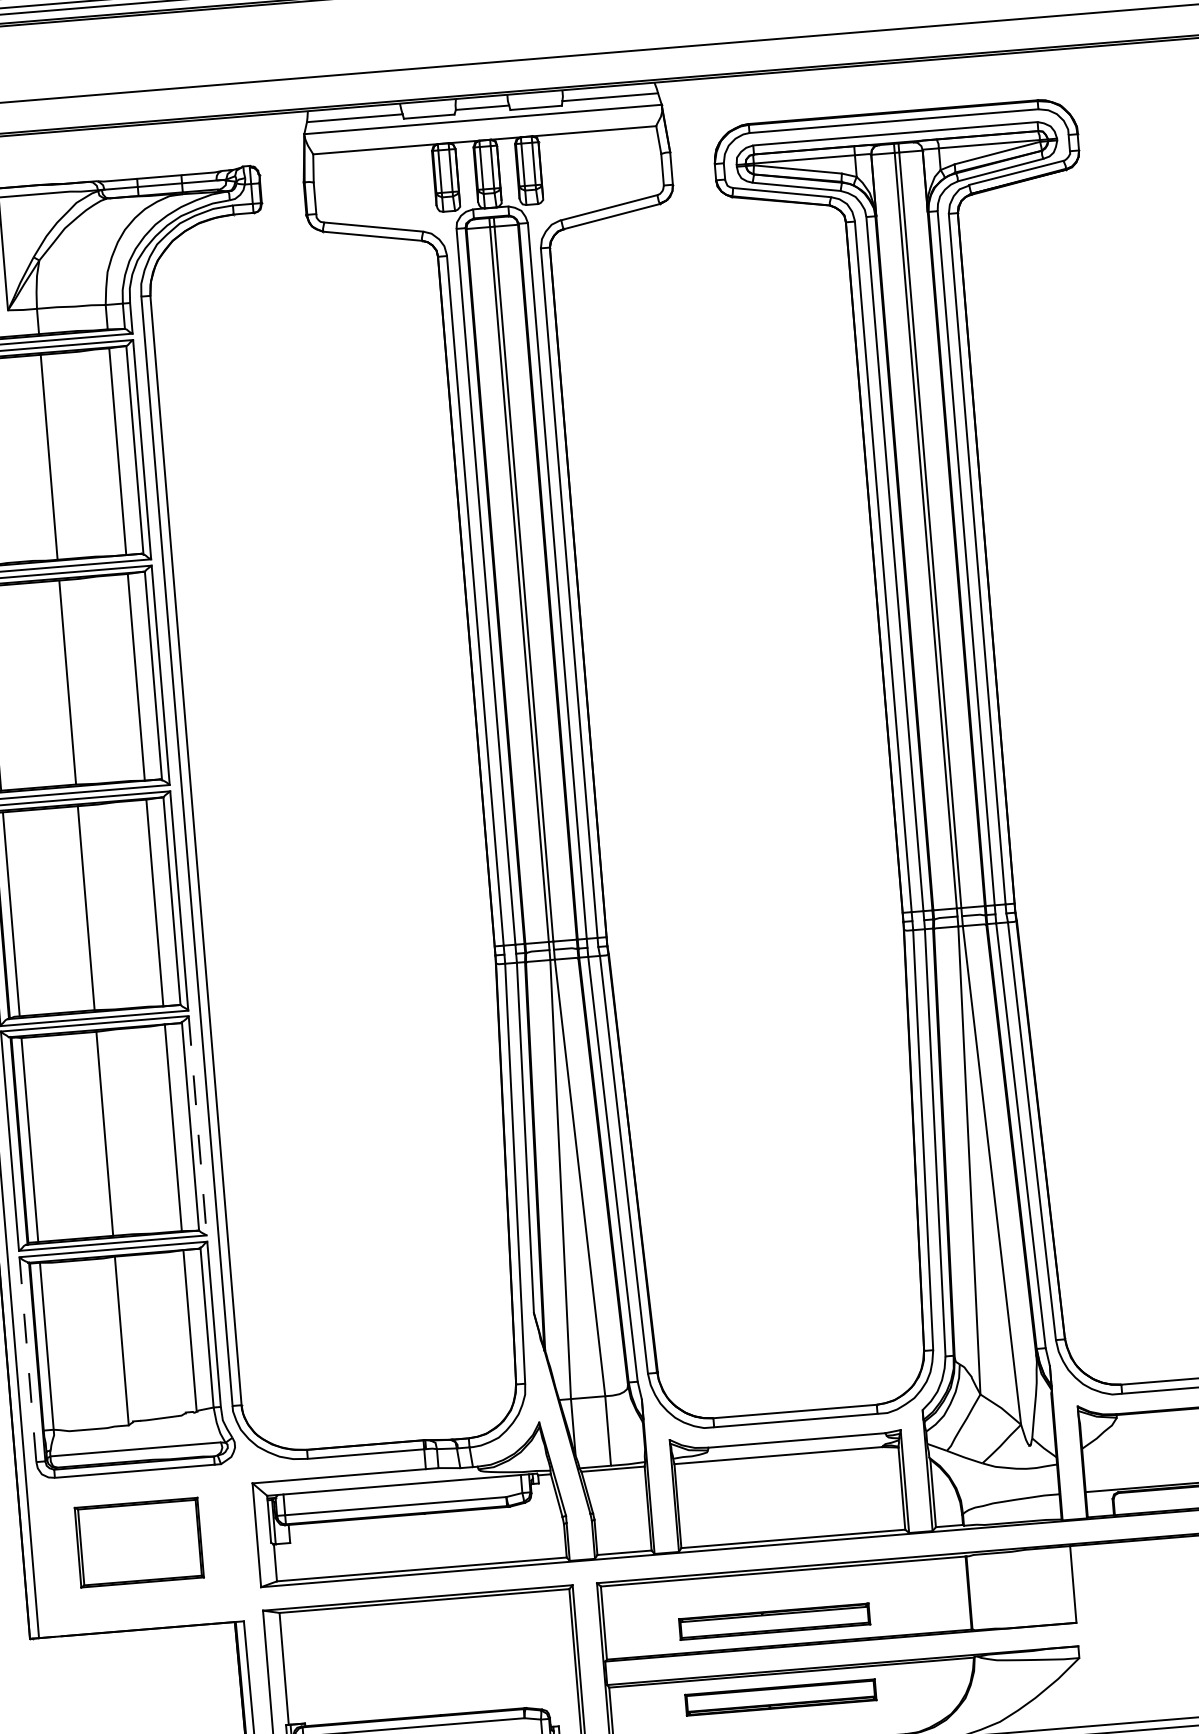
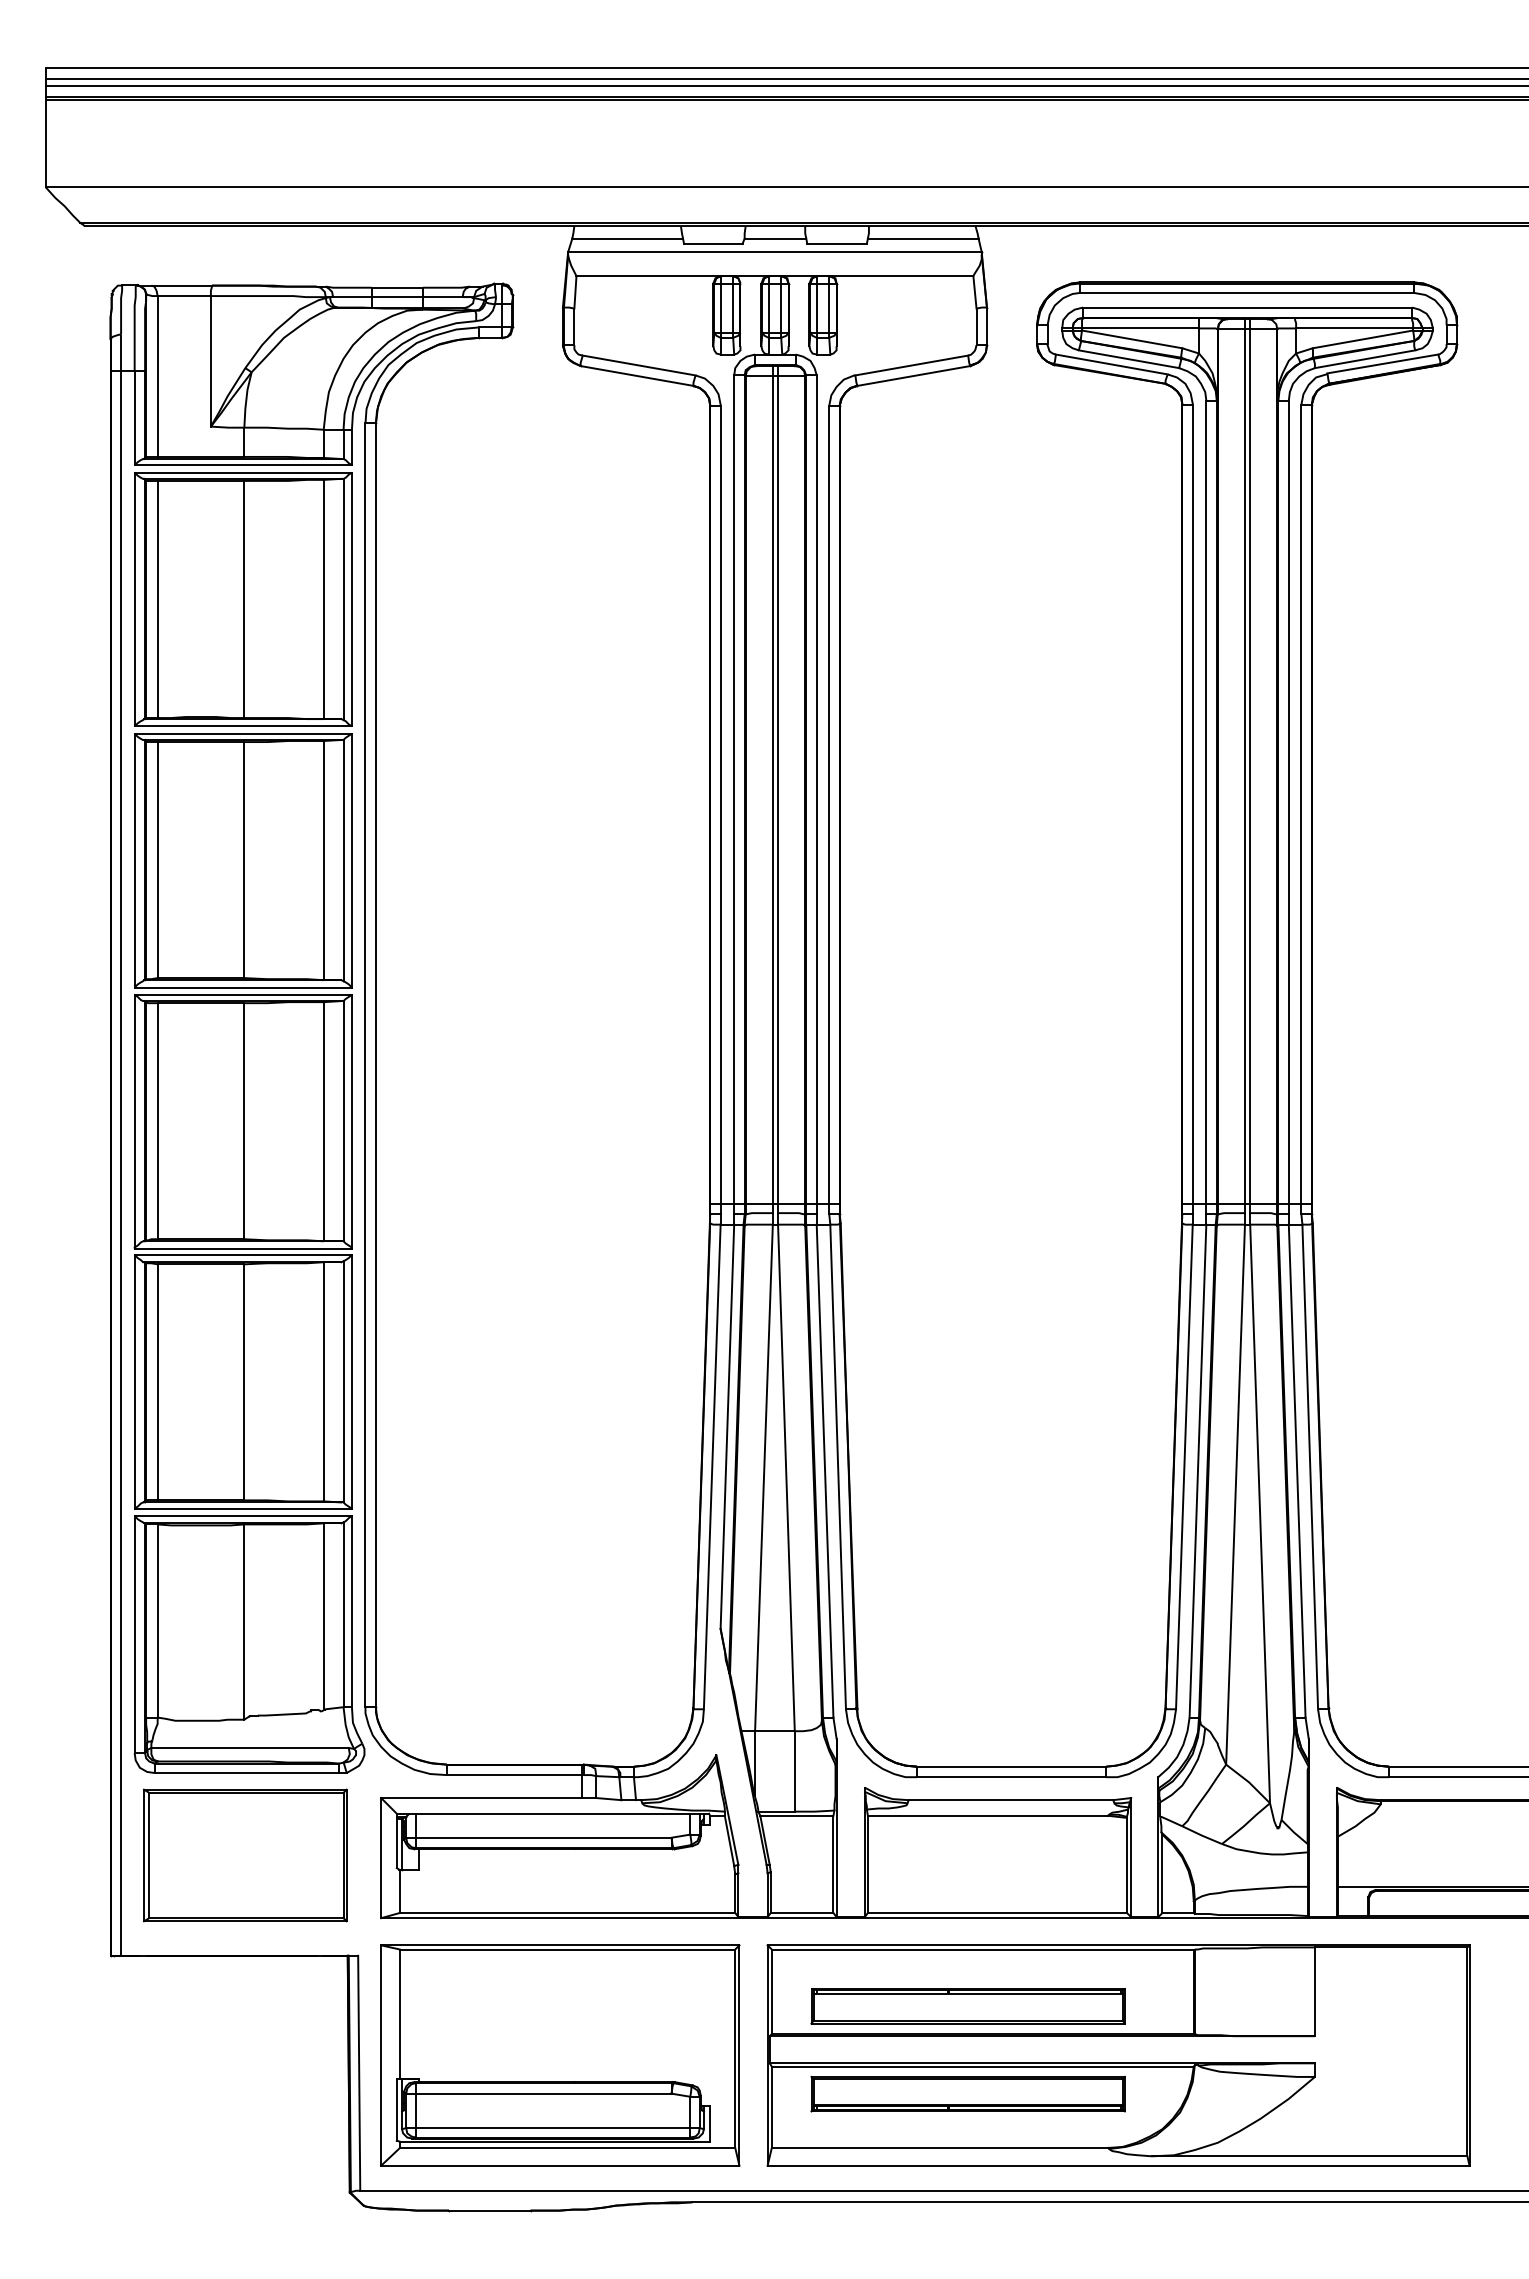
line: (197, 1125) -> (351, 1381), dashed -> solid
line: (27, 1359) -> (134, 1634), dashed -> solid
part: (139, 1542) -> (245, 1855), size x1.43
part: (774, 1621) -> (967, 2006), size x1.43
part: (780, 1697) -> (967, 2093), size x1.43

